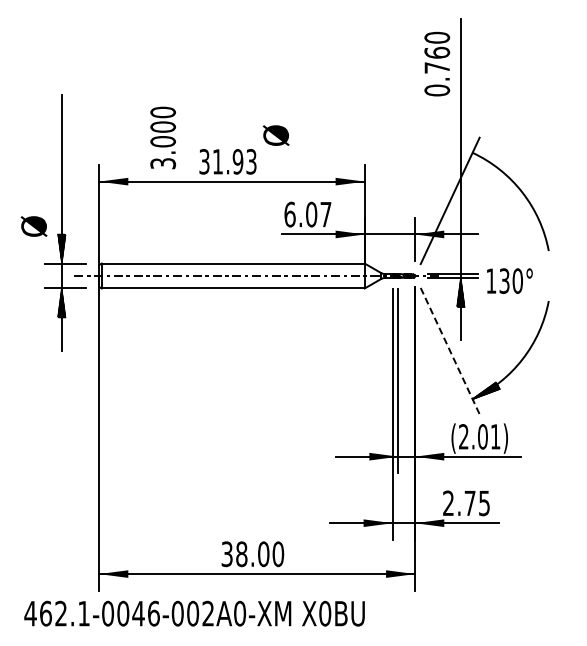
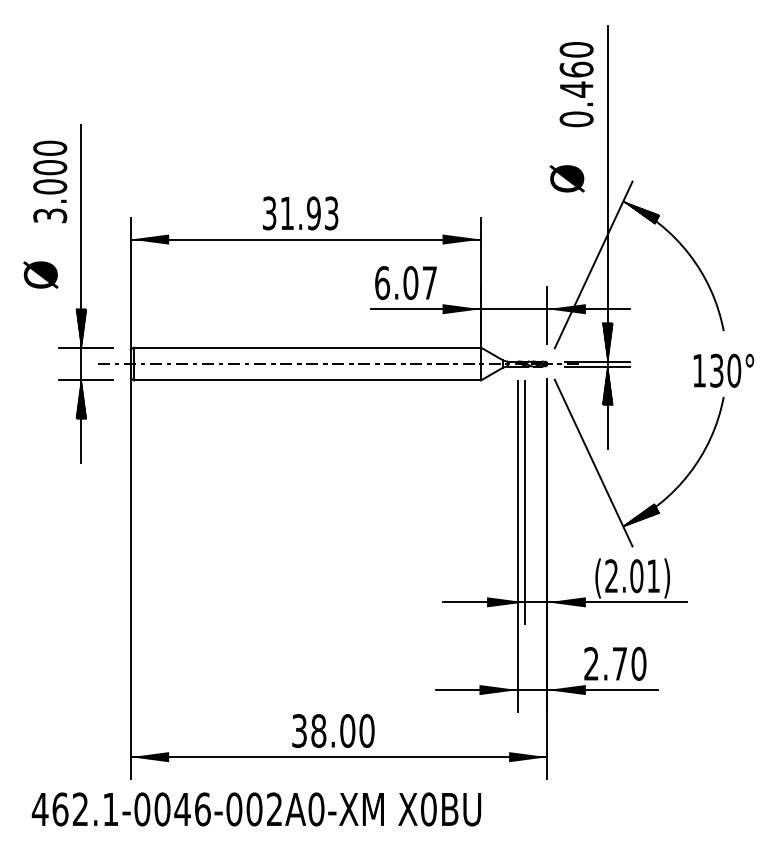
text: (436, 67) -> (575, 88), 0.760 -> 0.460
text: (275, 135) -> (566, 178), moved
text: (162, 137) -> (49, 181), moved
hatch: (486, 160) -> (641, 211), added
text: (33, 226) -> (40, 274), moved
hatch: (460, 259) -> (607, 342), added
text: (509, 280) -> (723, 369), moved
line: (450, 351) -> (594, 463), dashed -> solid
text: (484, 503) -> (638, 664), 2.75 -> 2.70

